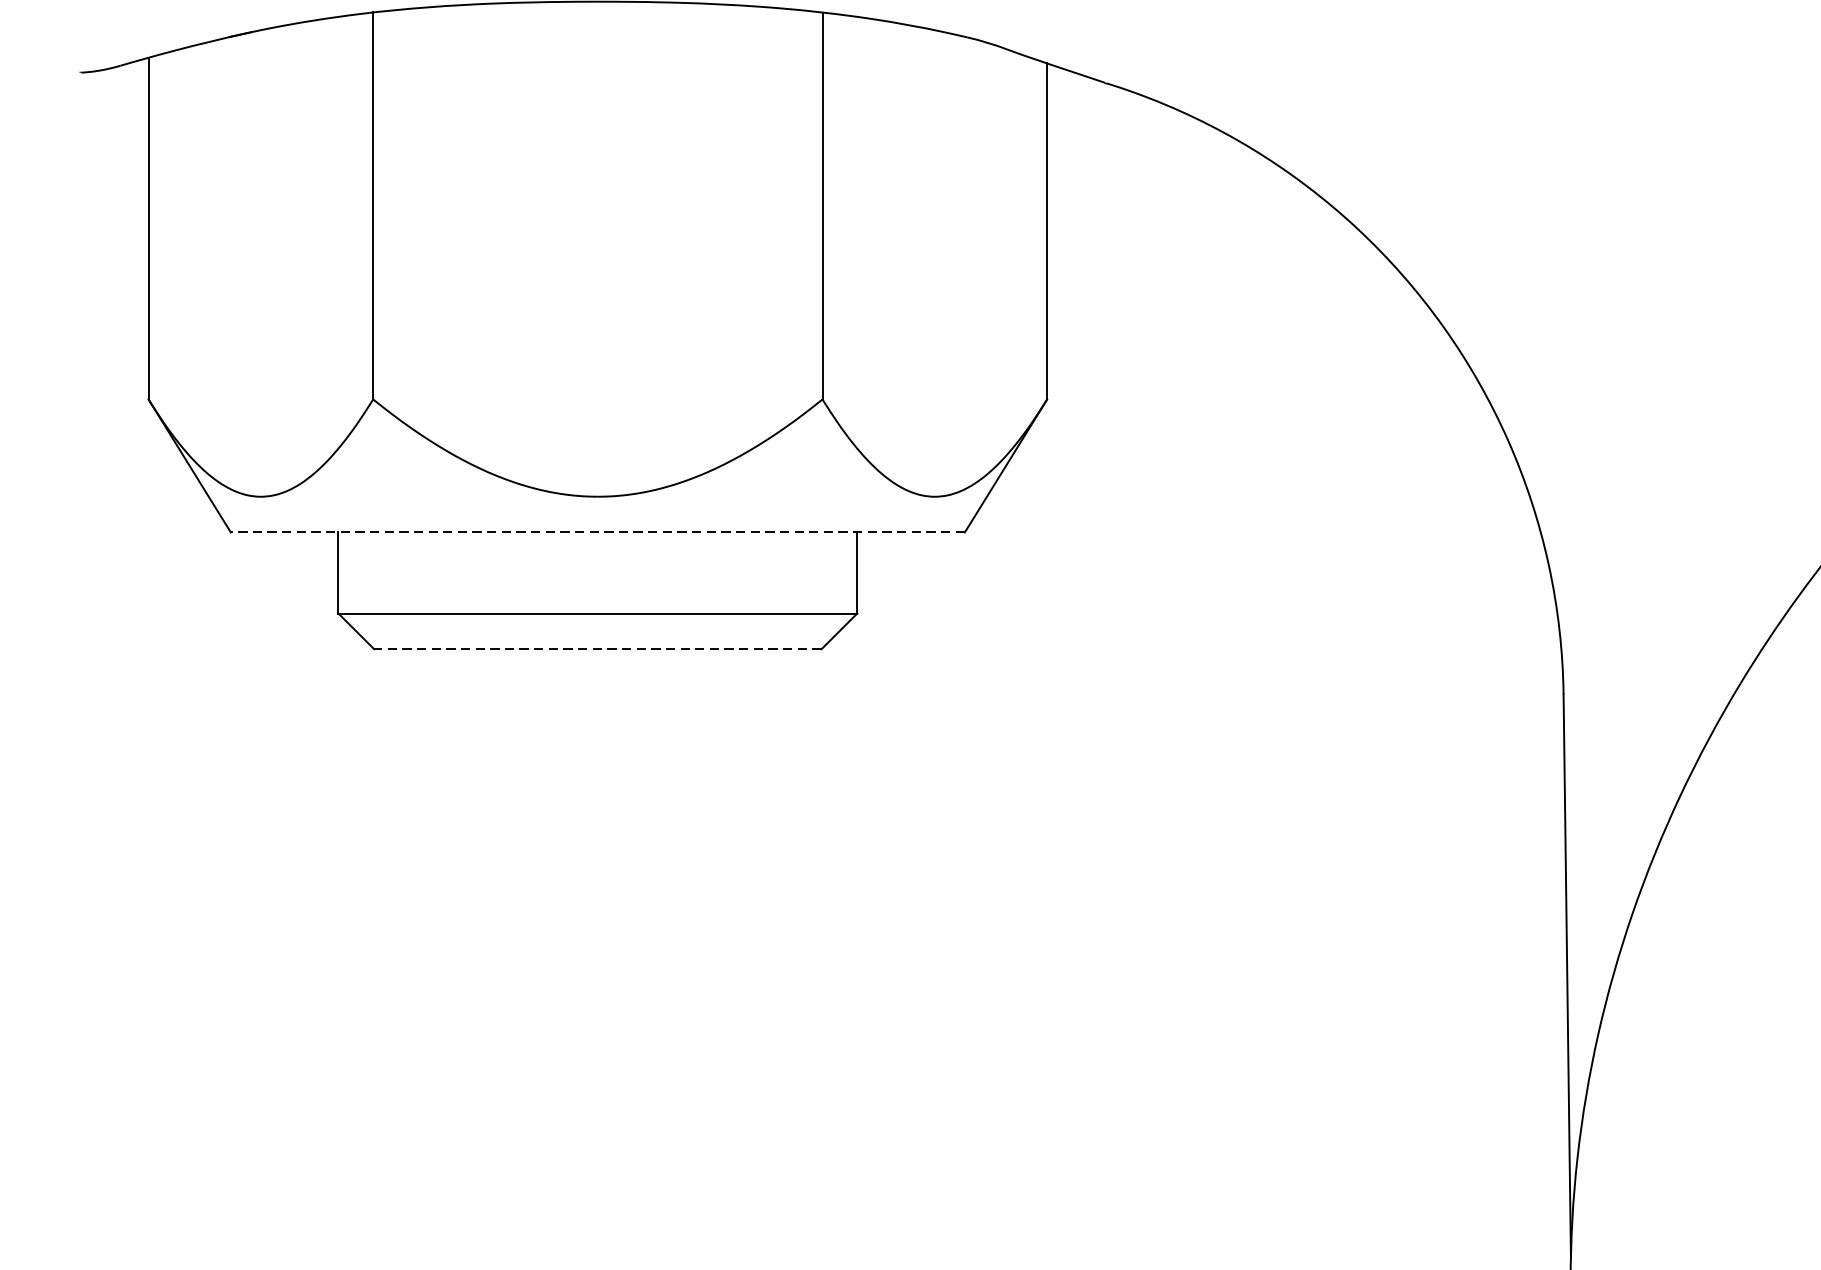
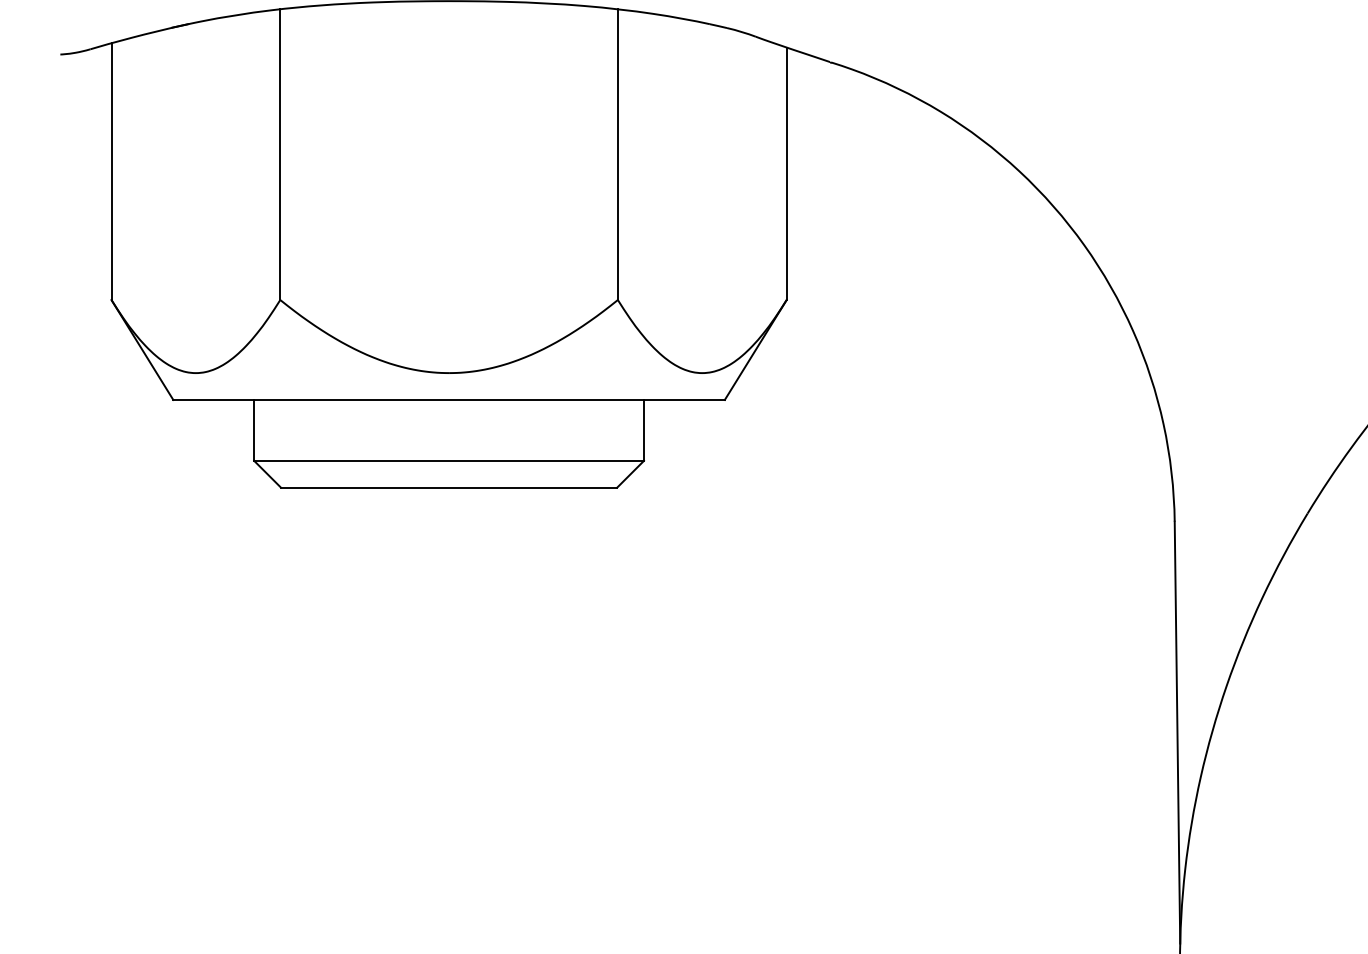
line: (598, 531) -> (449, 399), dashed -> solid
line: (597, 648) -> (448, 487), dashed -> solid

